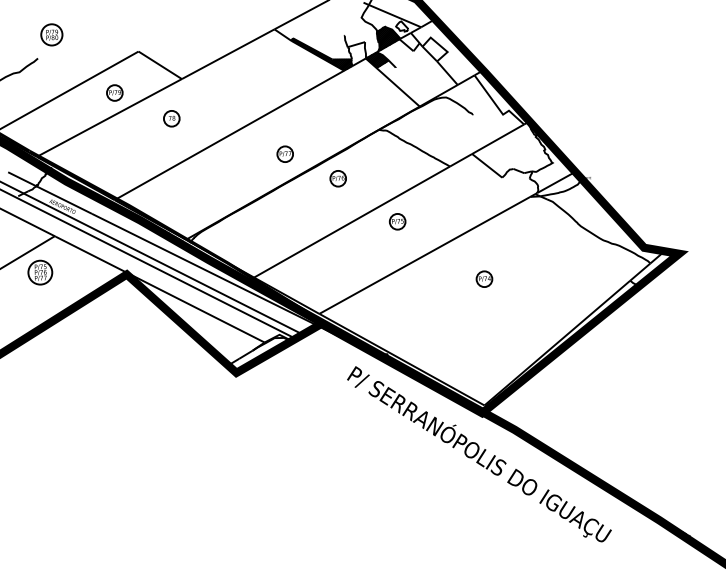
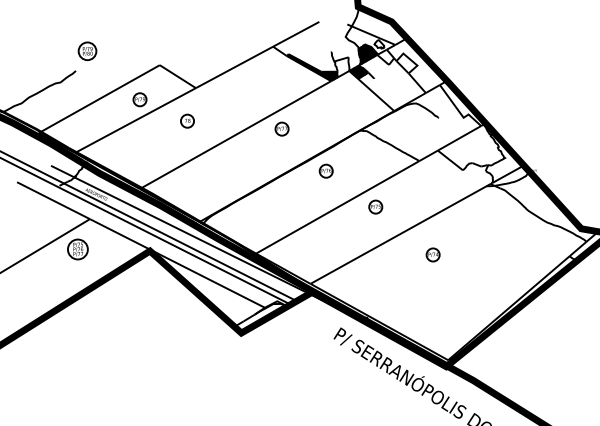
part: (284, 153) -> (281, 128), moved
part: (484, 278) -> (433, 254), moved

